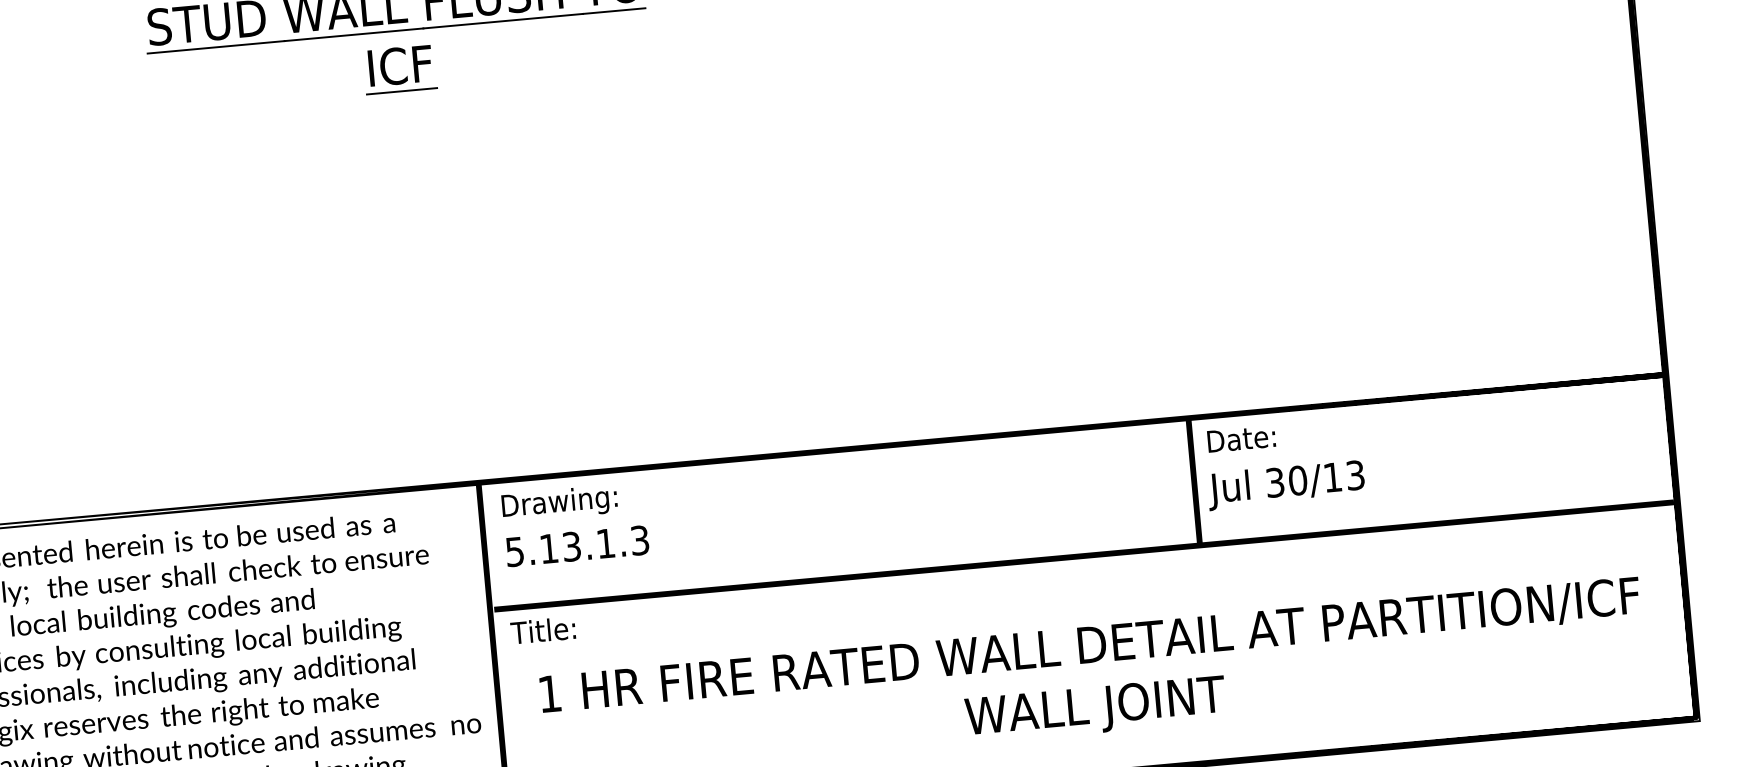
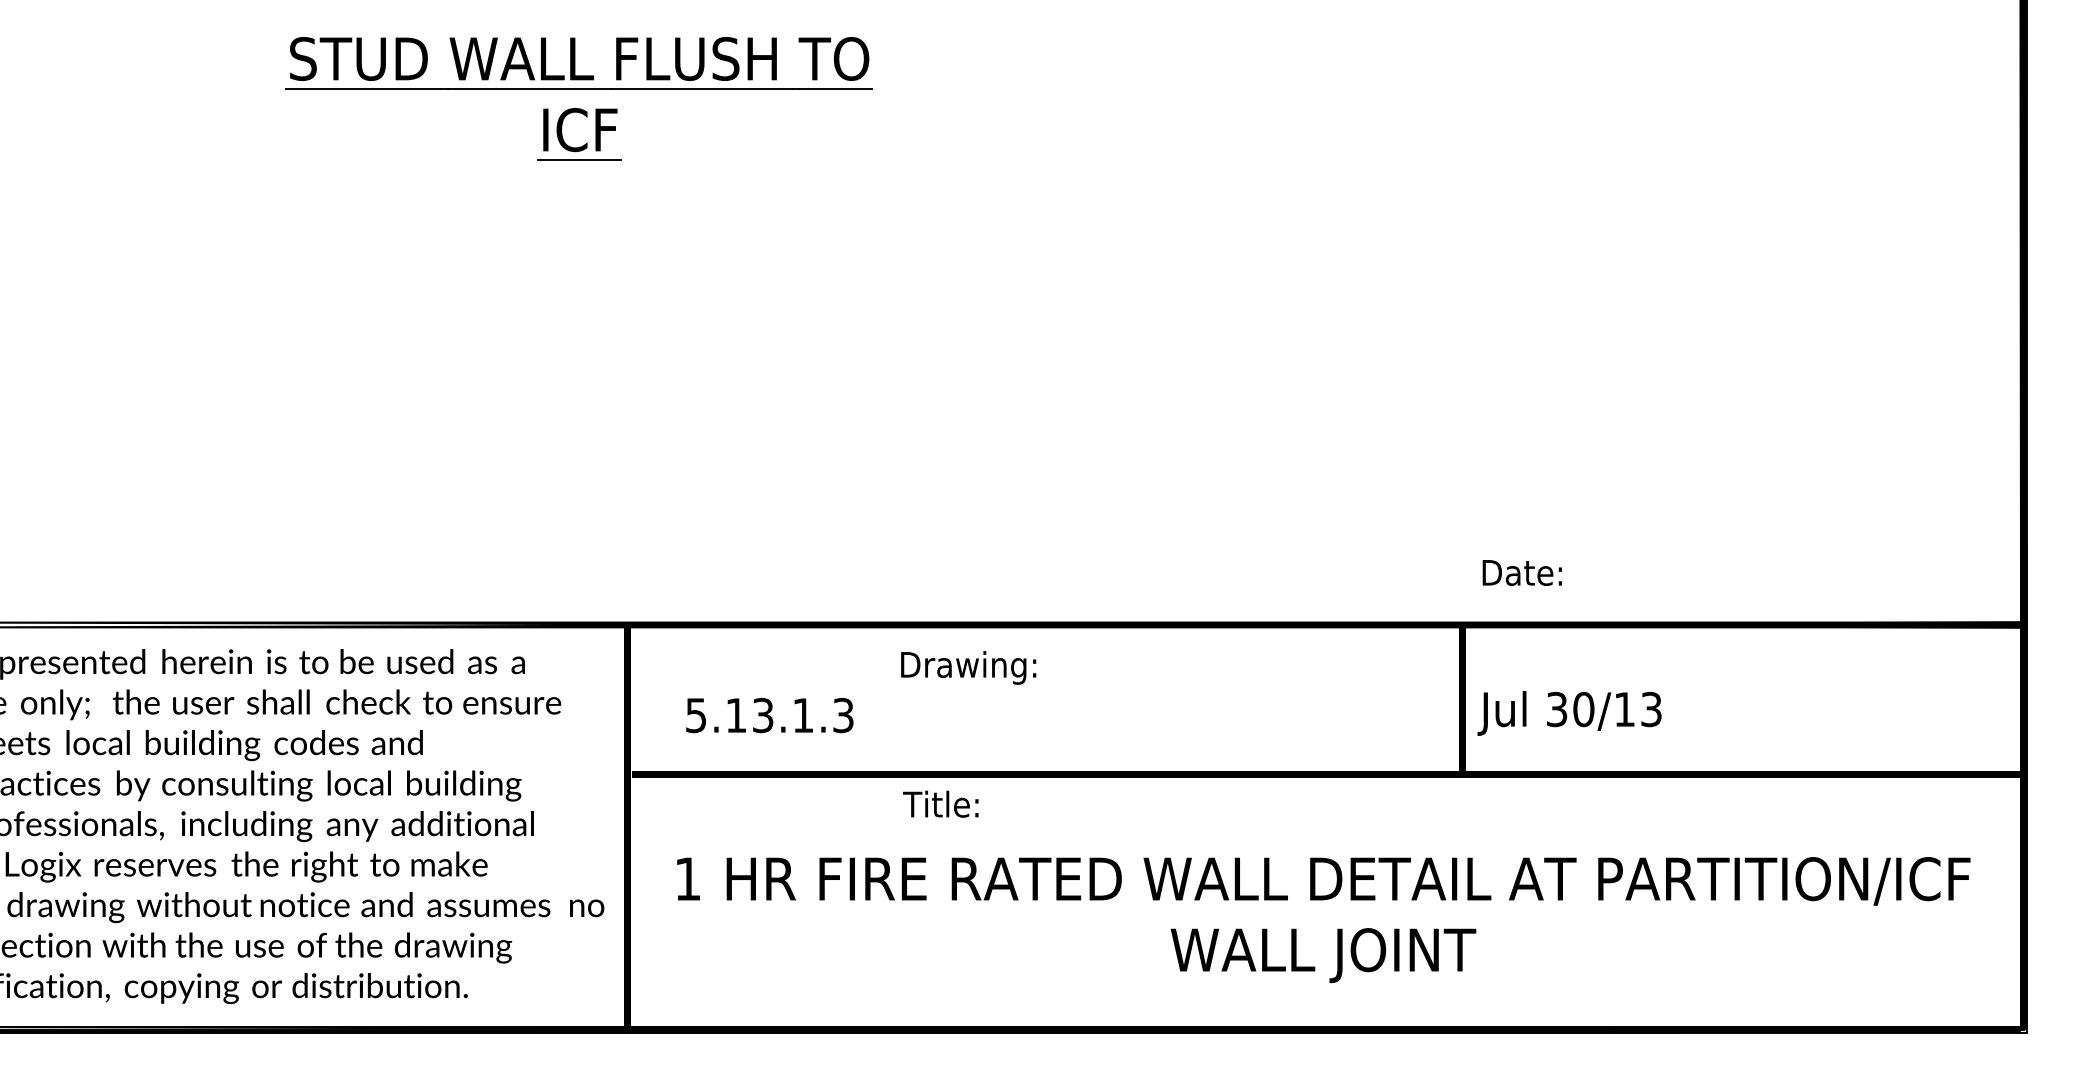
text: (1240, 438) -> (1521, 572), moved
text: (559, 503) -> (968, 667), moved
text: (577, 546) -> (769, 715), moved
text: (542, 629) -> (940, 803), moved

